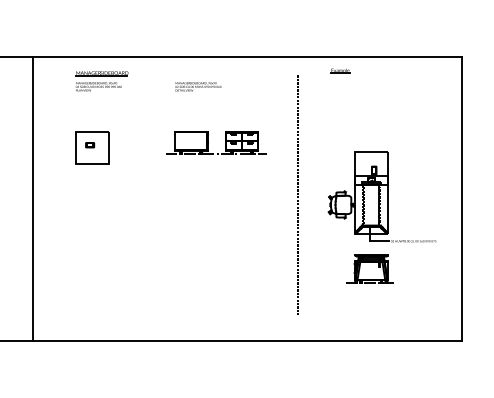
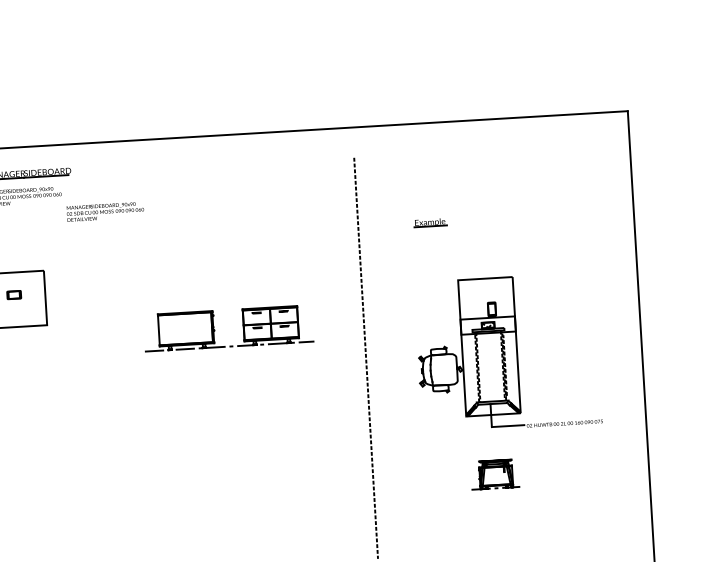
part: (340, 70) -> (430, 222), moved
text: (198, 86) -> (105, 211), moved
part: (208, 142) -> (214, 328), moved
part: (369, 268) -> (493, 473), size x0.6

